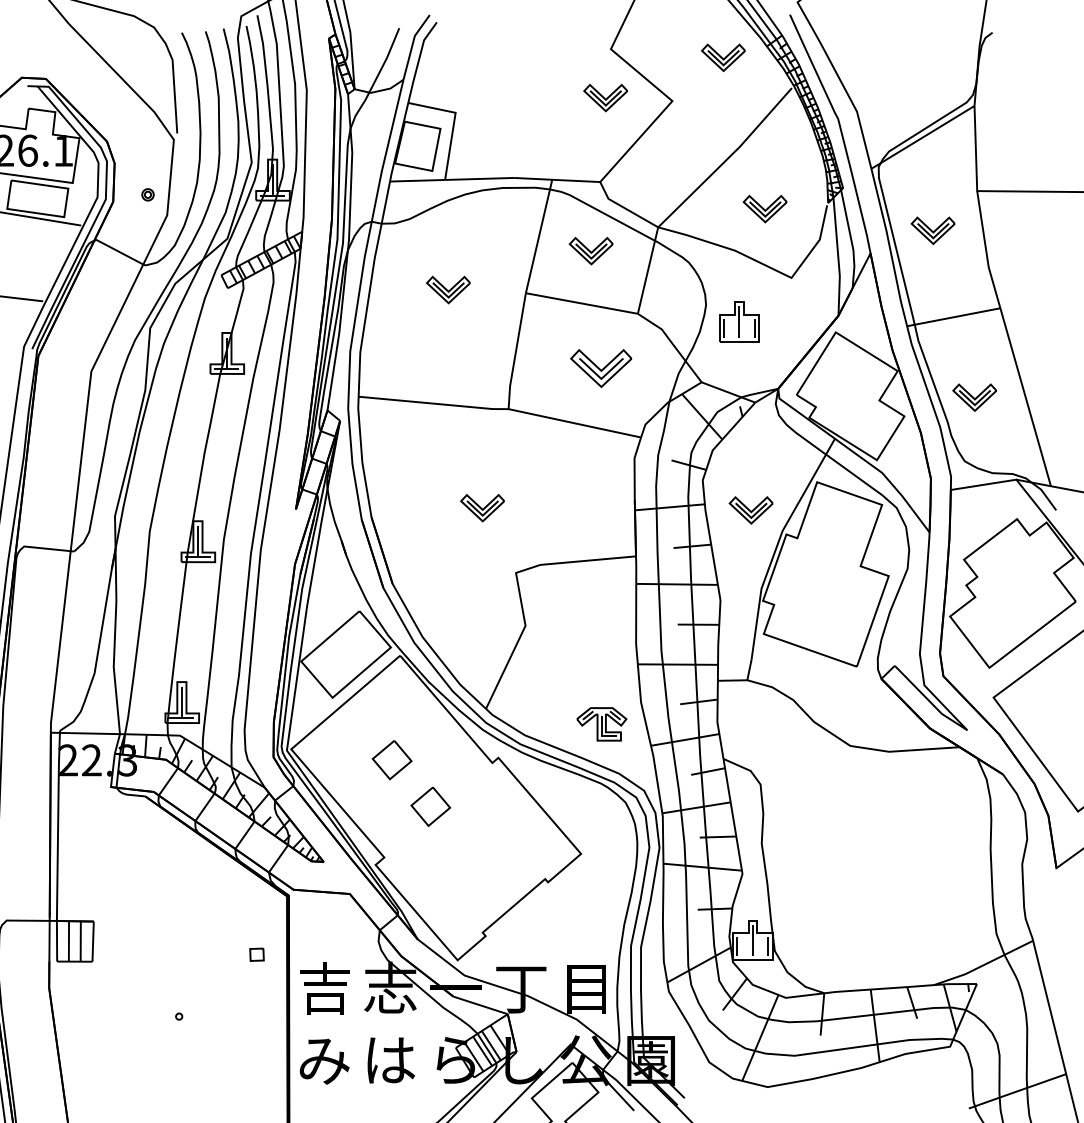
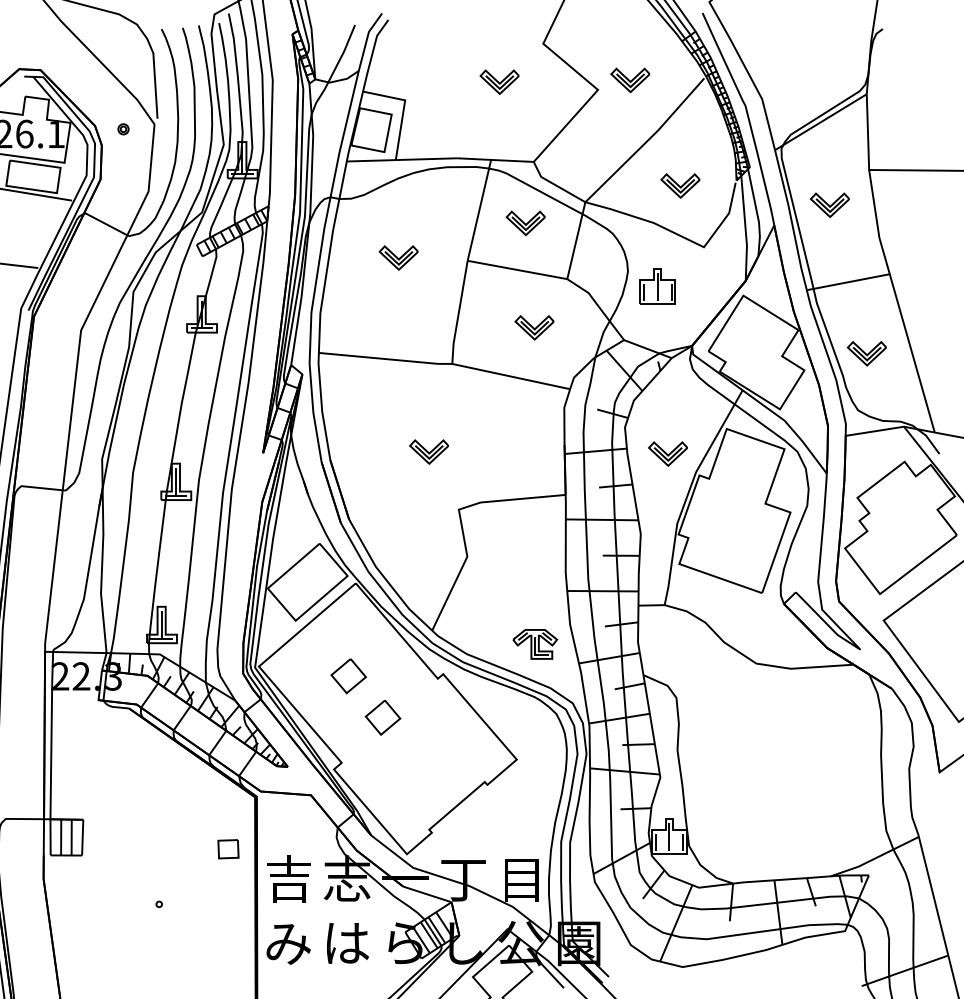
part: (723, 57) -> (630, 80), moved
part: (605, 97) -> (499, 81), moved
part: (148, 195) -> (123, 129), moved
part: (601, 368) -> (534, 327), size x0.71
part: (257, 954) -> (228, 849), size x1.67

